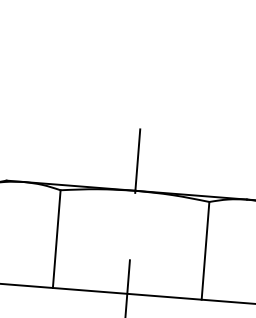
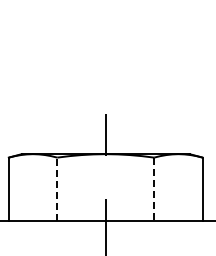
line: (57, 239) -> (57, 189), solid -> dashed
line: (205, 250) -> (154, 189), solid -> dashed

